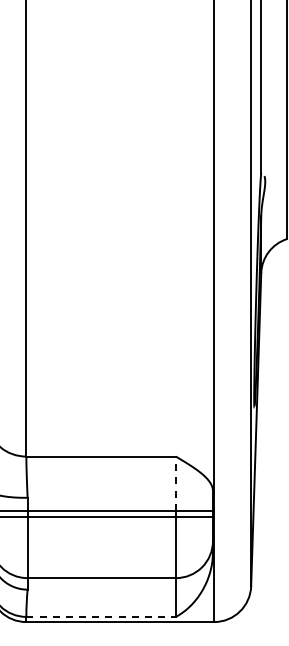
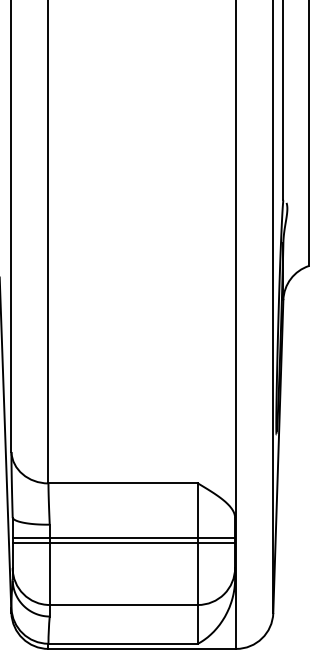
line: (176, 483) -> (198, 510), dashed -> solid
line: (101, 616) -> (123, 643), dashed -> solid

